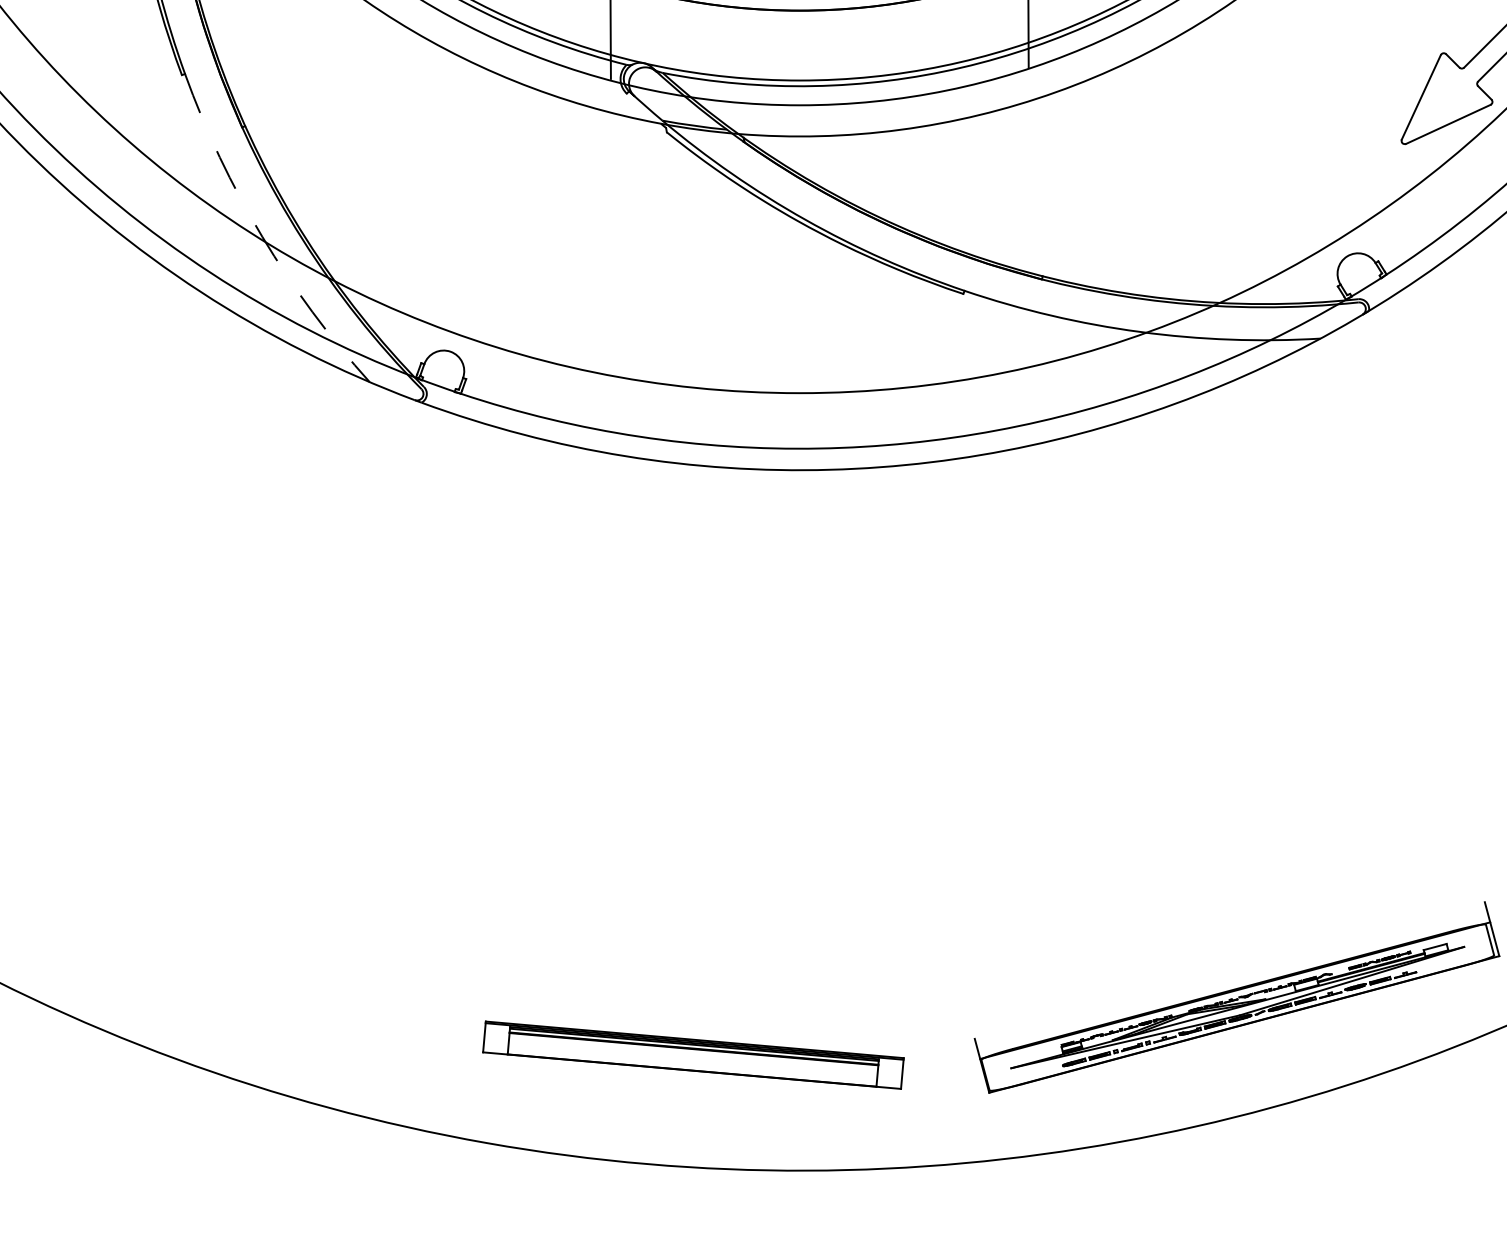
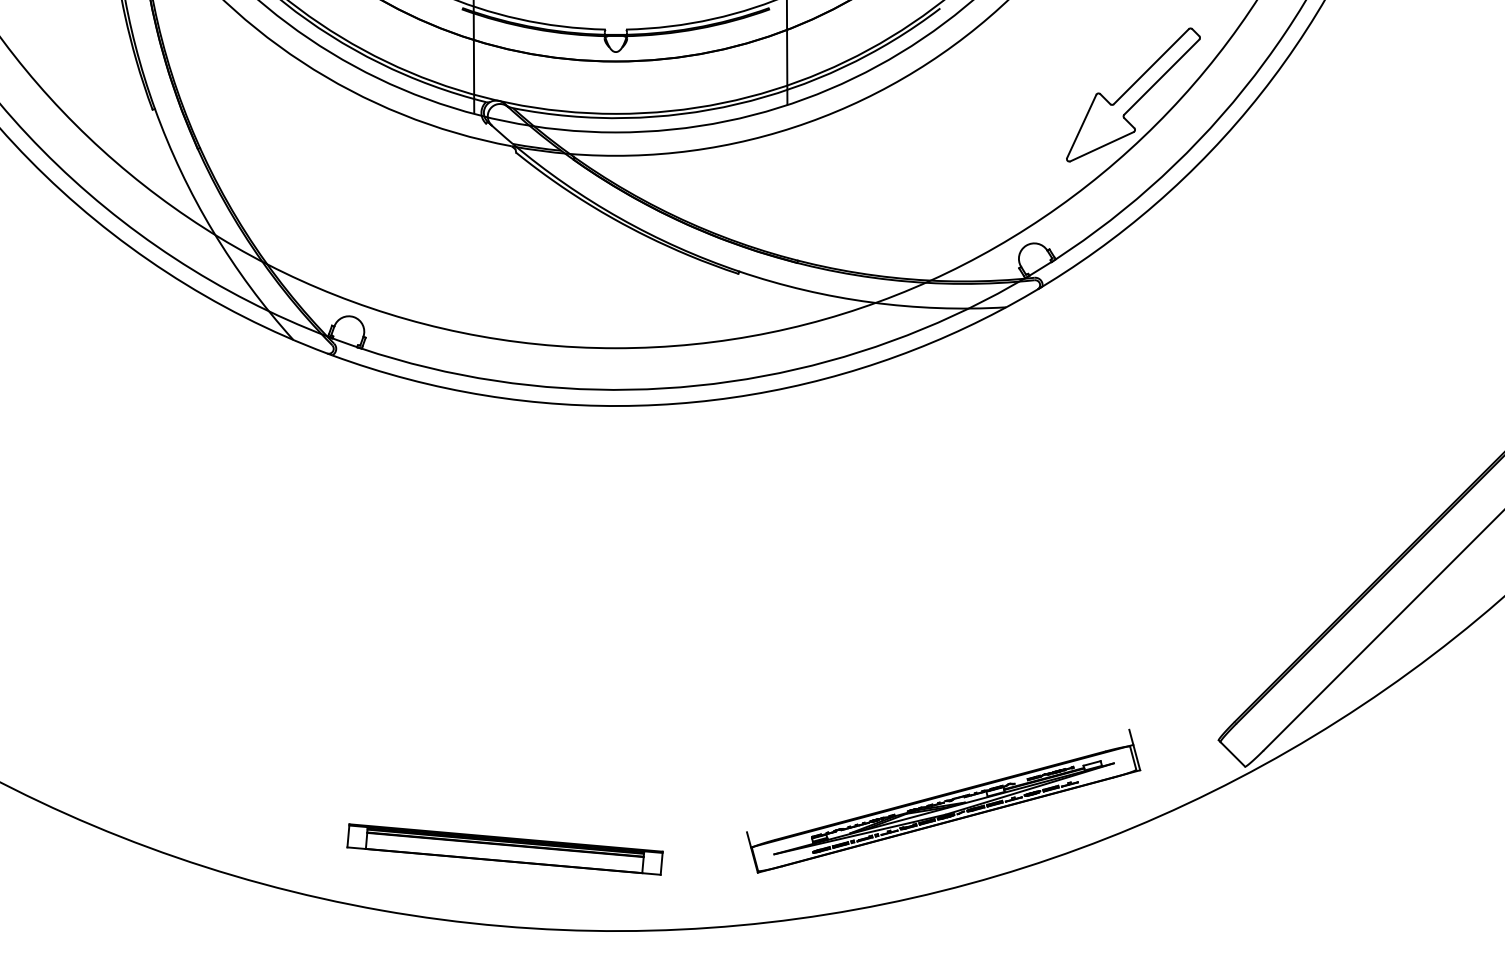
arc: (261, 237) -> (212, 231), dashed -> solid
part: (692, 1055) -> (504, 849), moved

